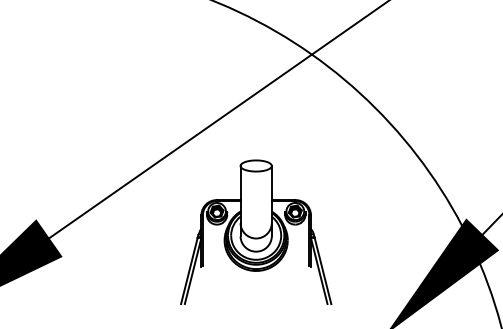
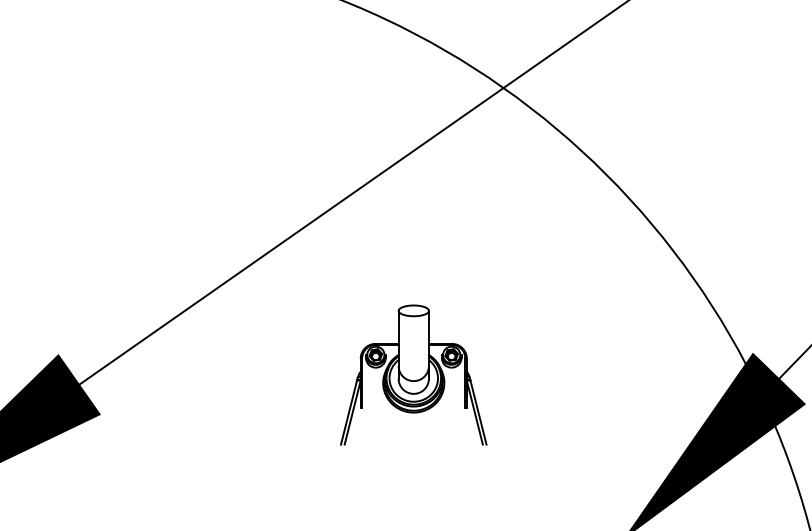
part: (256, 232) -> (414, 375), size x0.6

